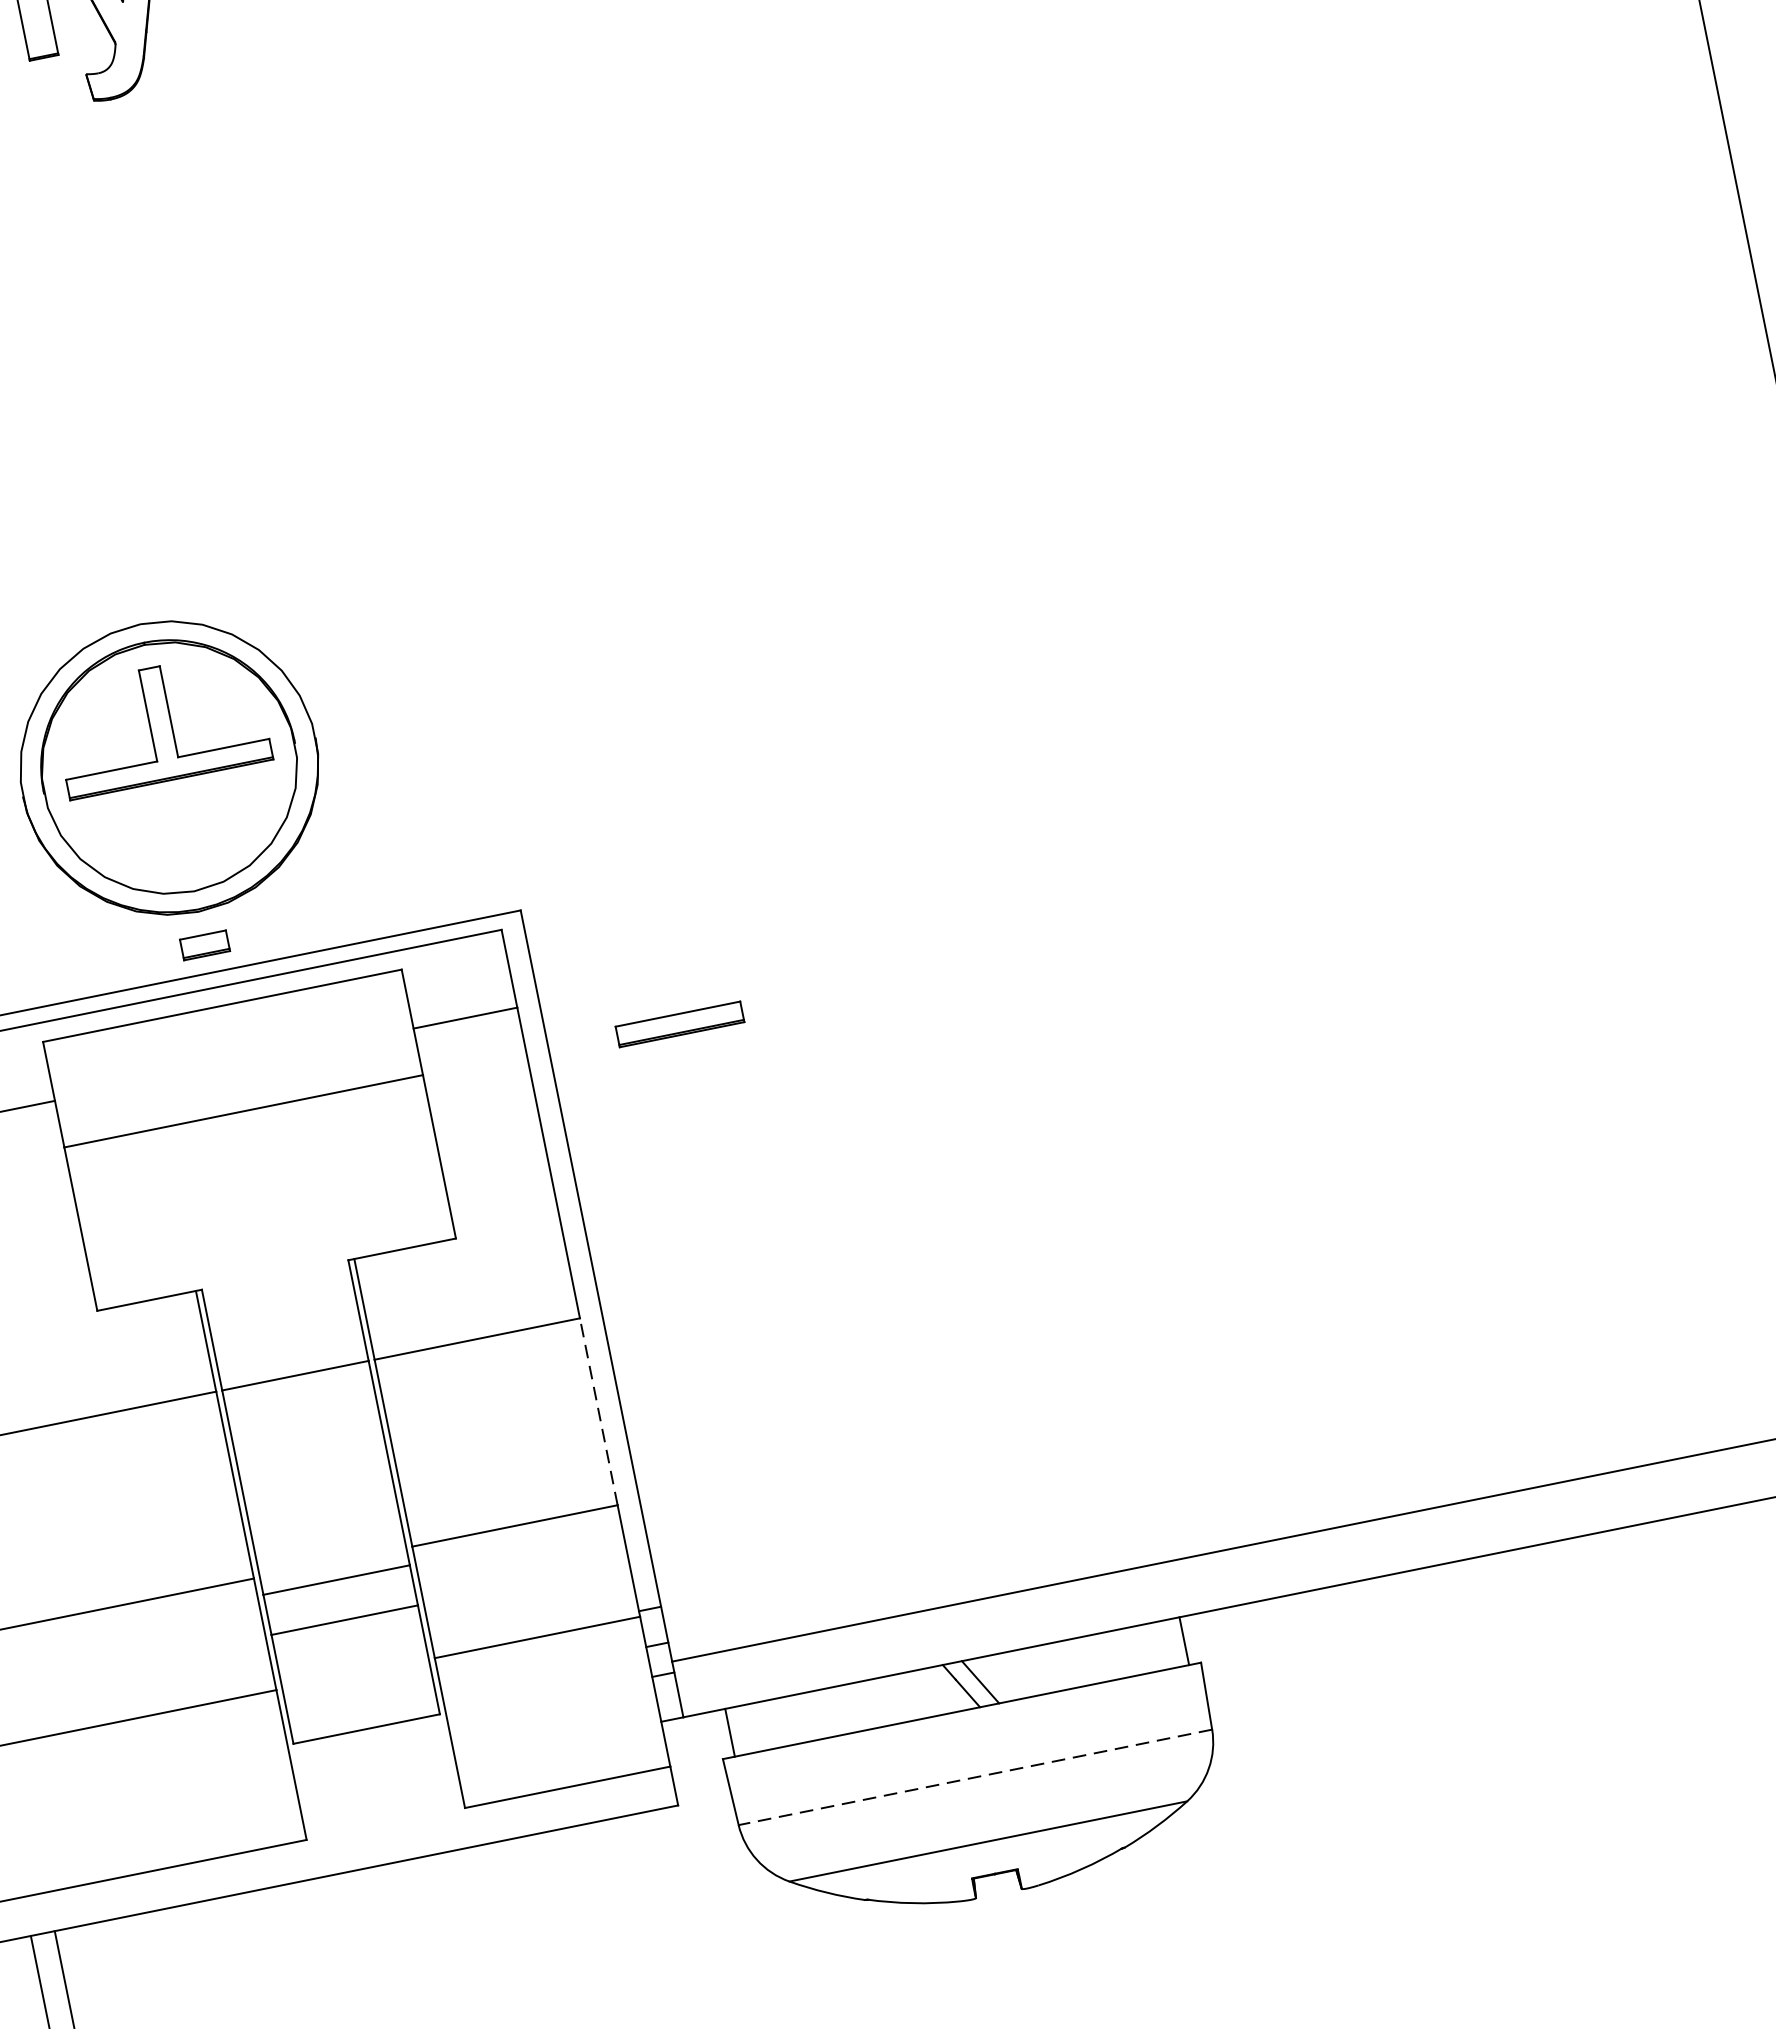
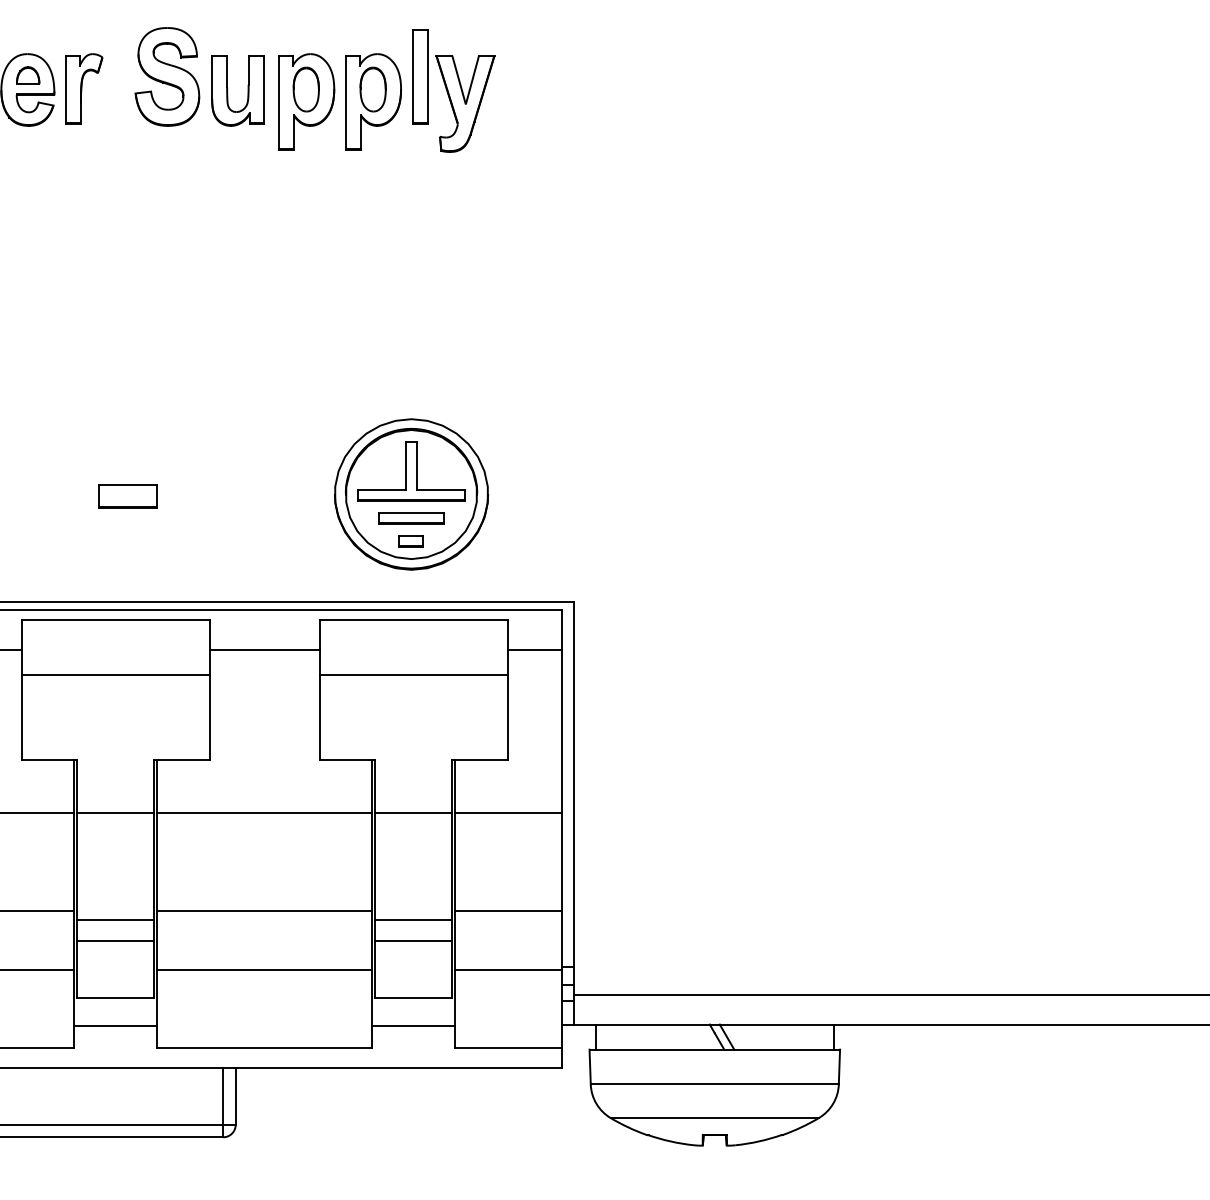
part: (203, 945) -> (410, 541), moved
part: (679, 1024) -> (411, 518), moved
line: (599, 1412) -> (562, 862), dashed -> solid
line: (974, 1777) -> (714, 1084), dashed -> solid
line: (375, 1781) -> (412, 1025), added

